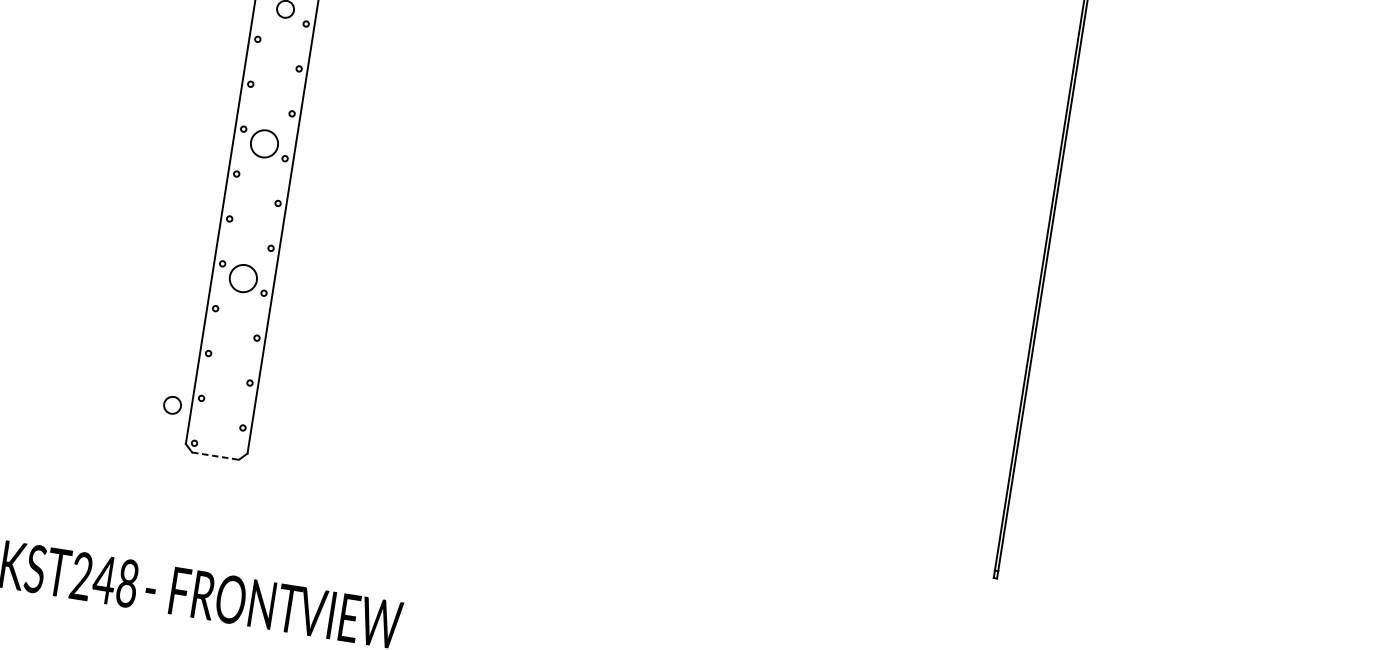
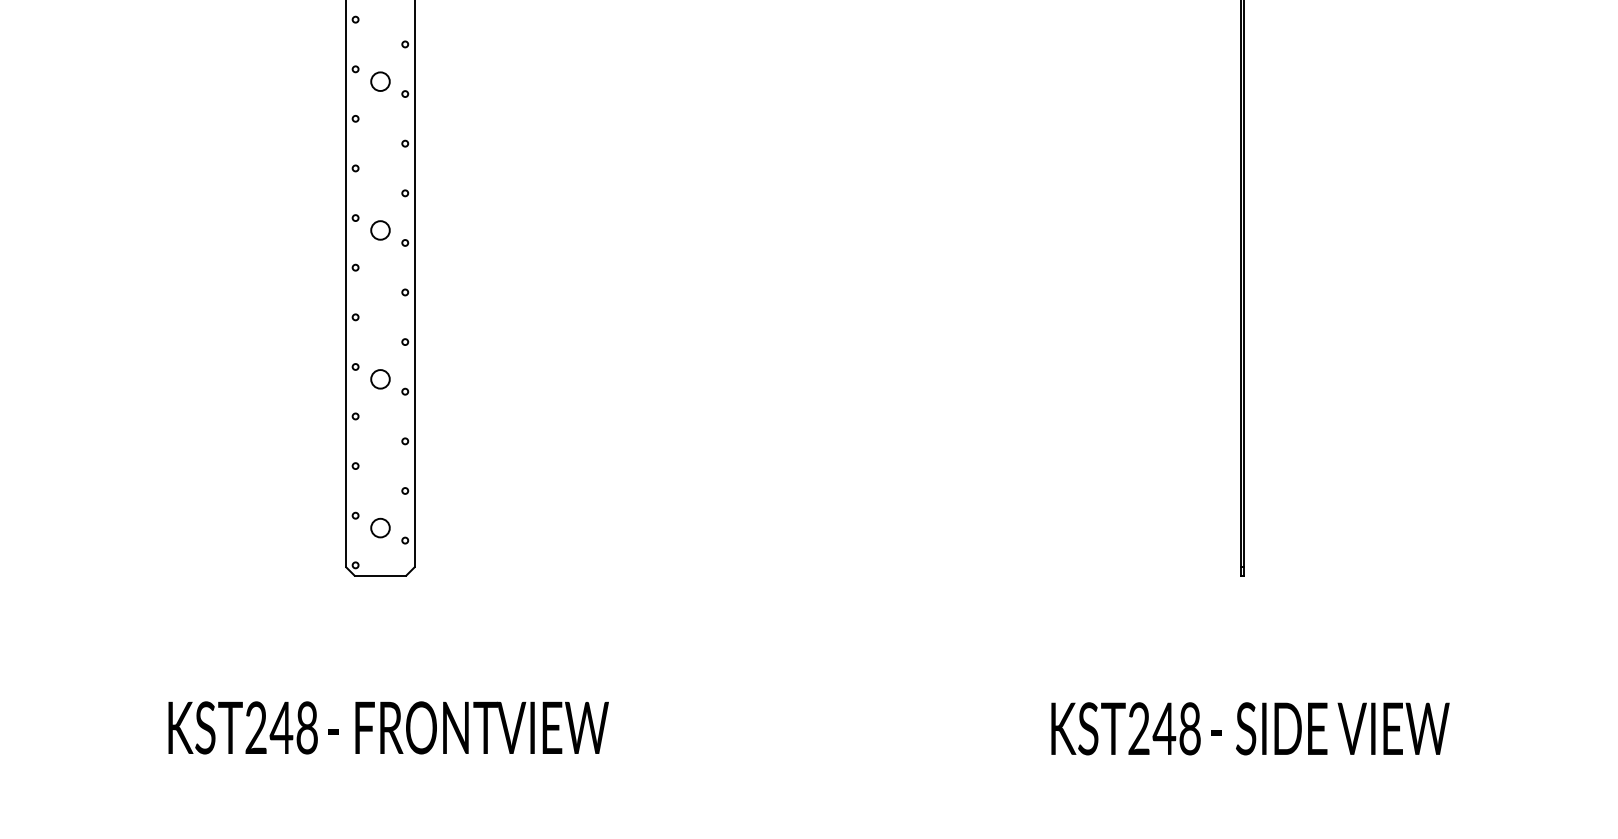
circle: (264, 143) -> (380, 230), size x0.62
circle: (243, 278) -> (380, 379), size x0.62
circle: (172, 404) -> (380, 527), moved
line: (215, 456) -> (380, 575), dashed -> solid

